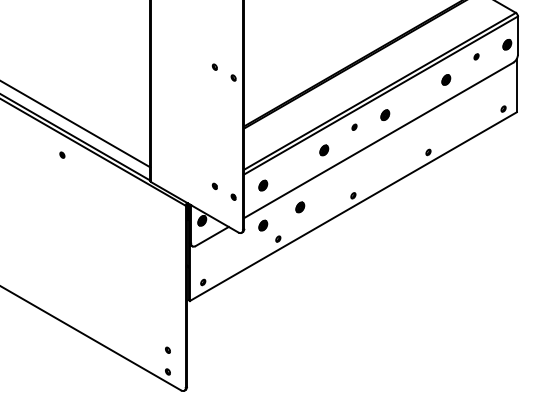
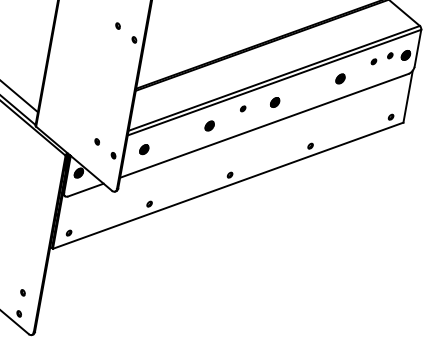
part: (491, 47) -> (390, 55), added
part: (300, 207) -> (176, 177), removed
part: (263, 225) -> (137, 188), removed

